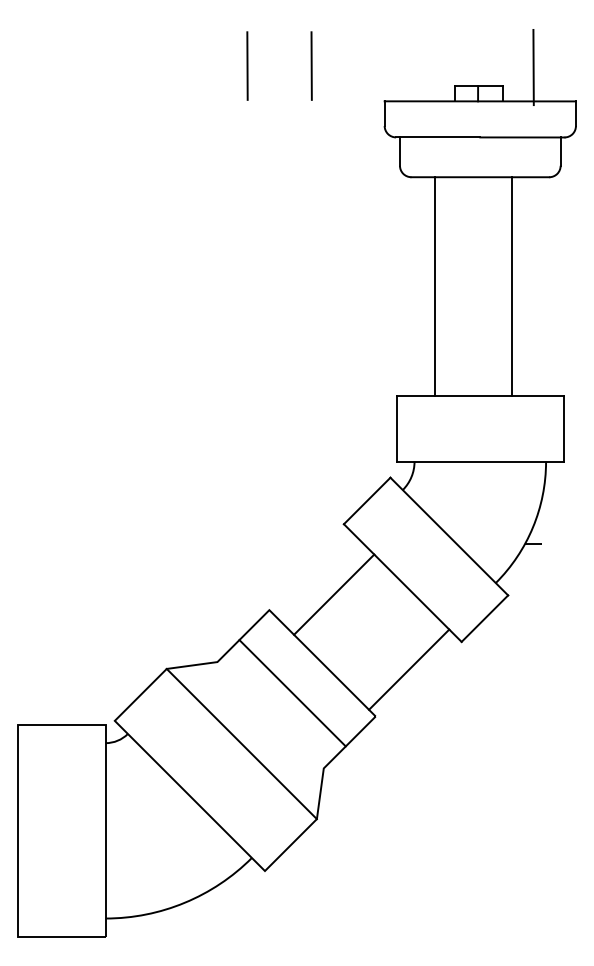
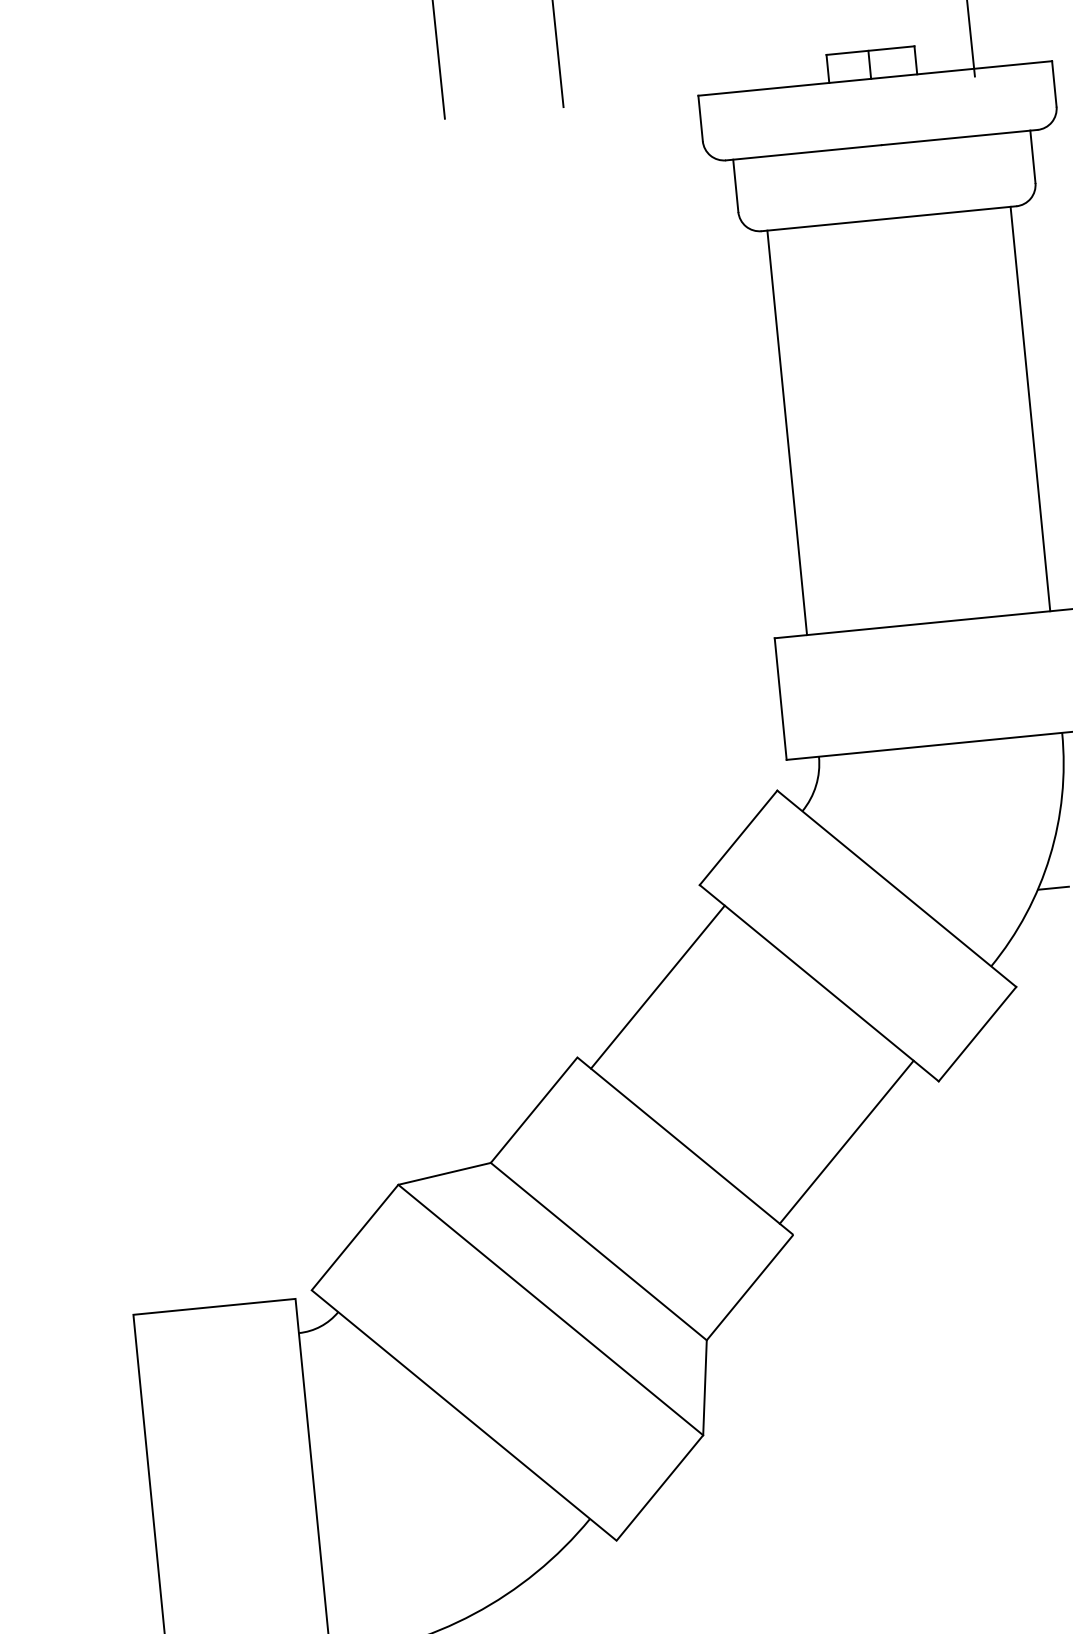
line: (434, 286) -> (787, 432), moved
line: (512, 286) -> (1031, 408), moved
line: (334, 594) -> (658, 986), moved
line: (292, 693) -> (598, 1252), moved

